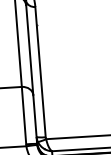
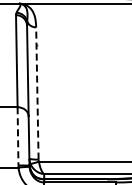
line: (40, 71) -> (37, 92), solid -> dashed
line: (24, 115) -> (18, 136), solid -> dashed

